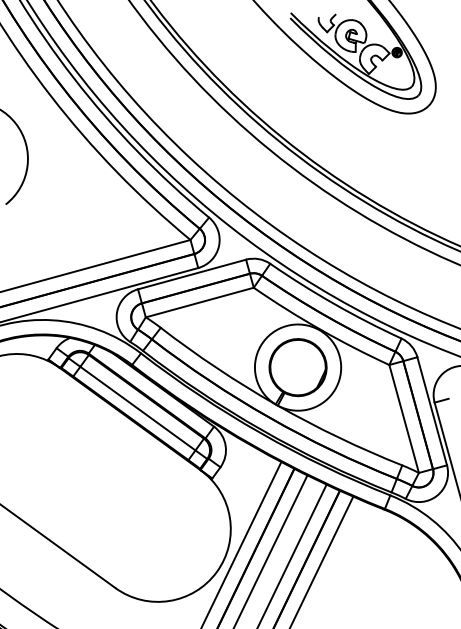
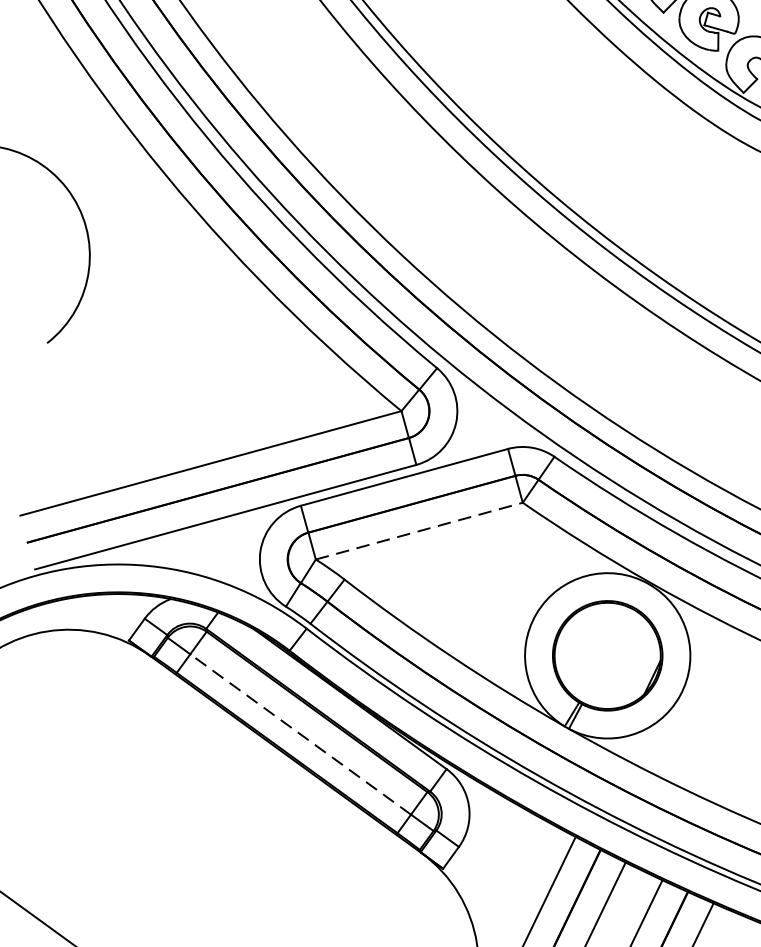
line: (199, 302) -> (418, 530), solid -> dashed
line: (137, 408) -> (299, 734), solid -> dashed

